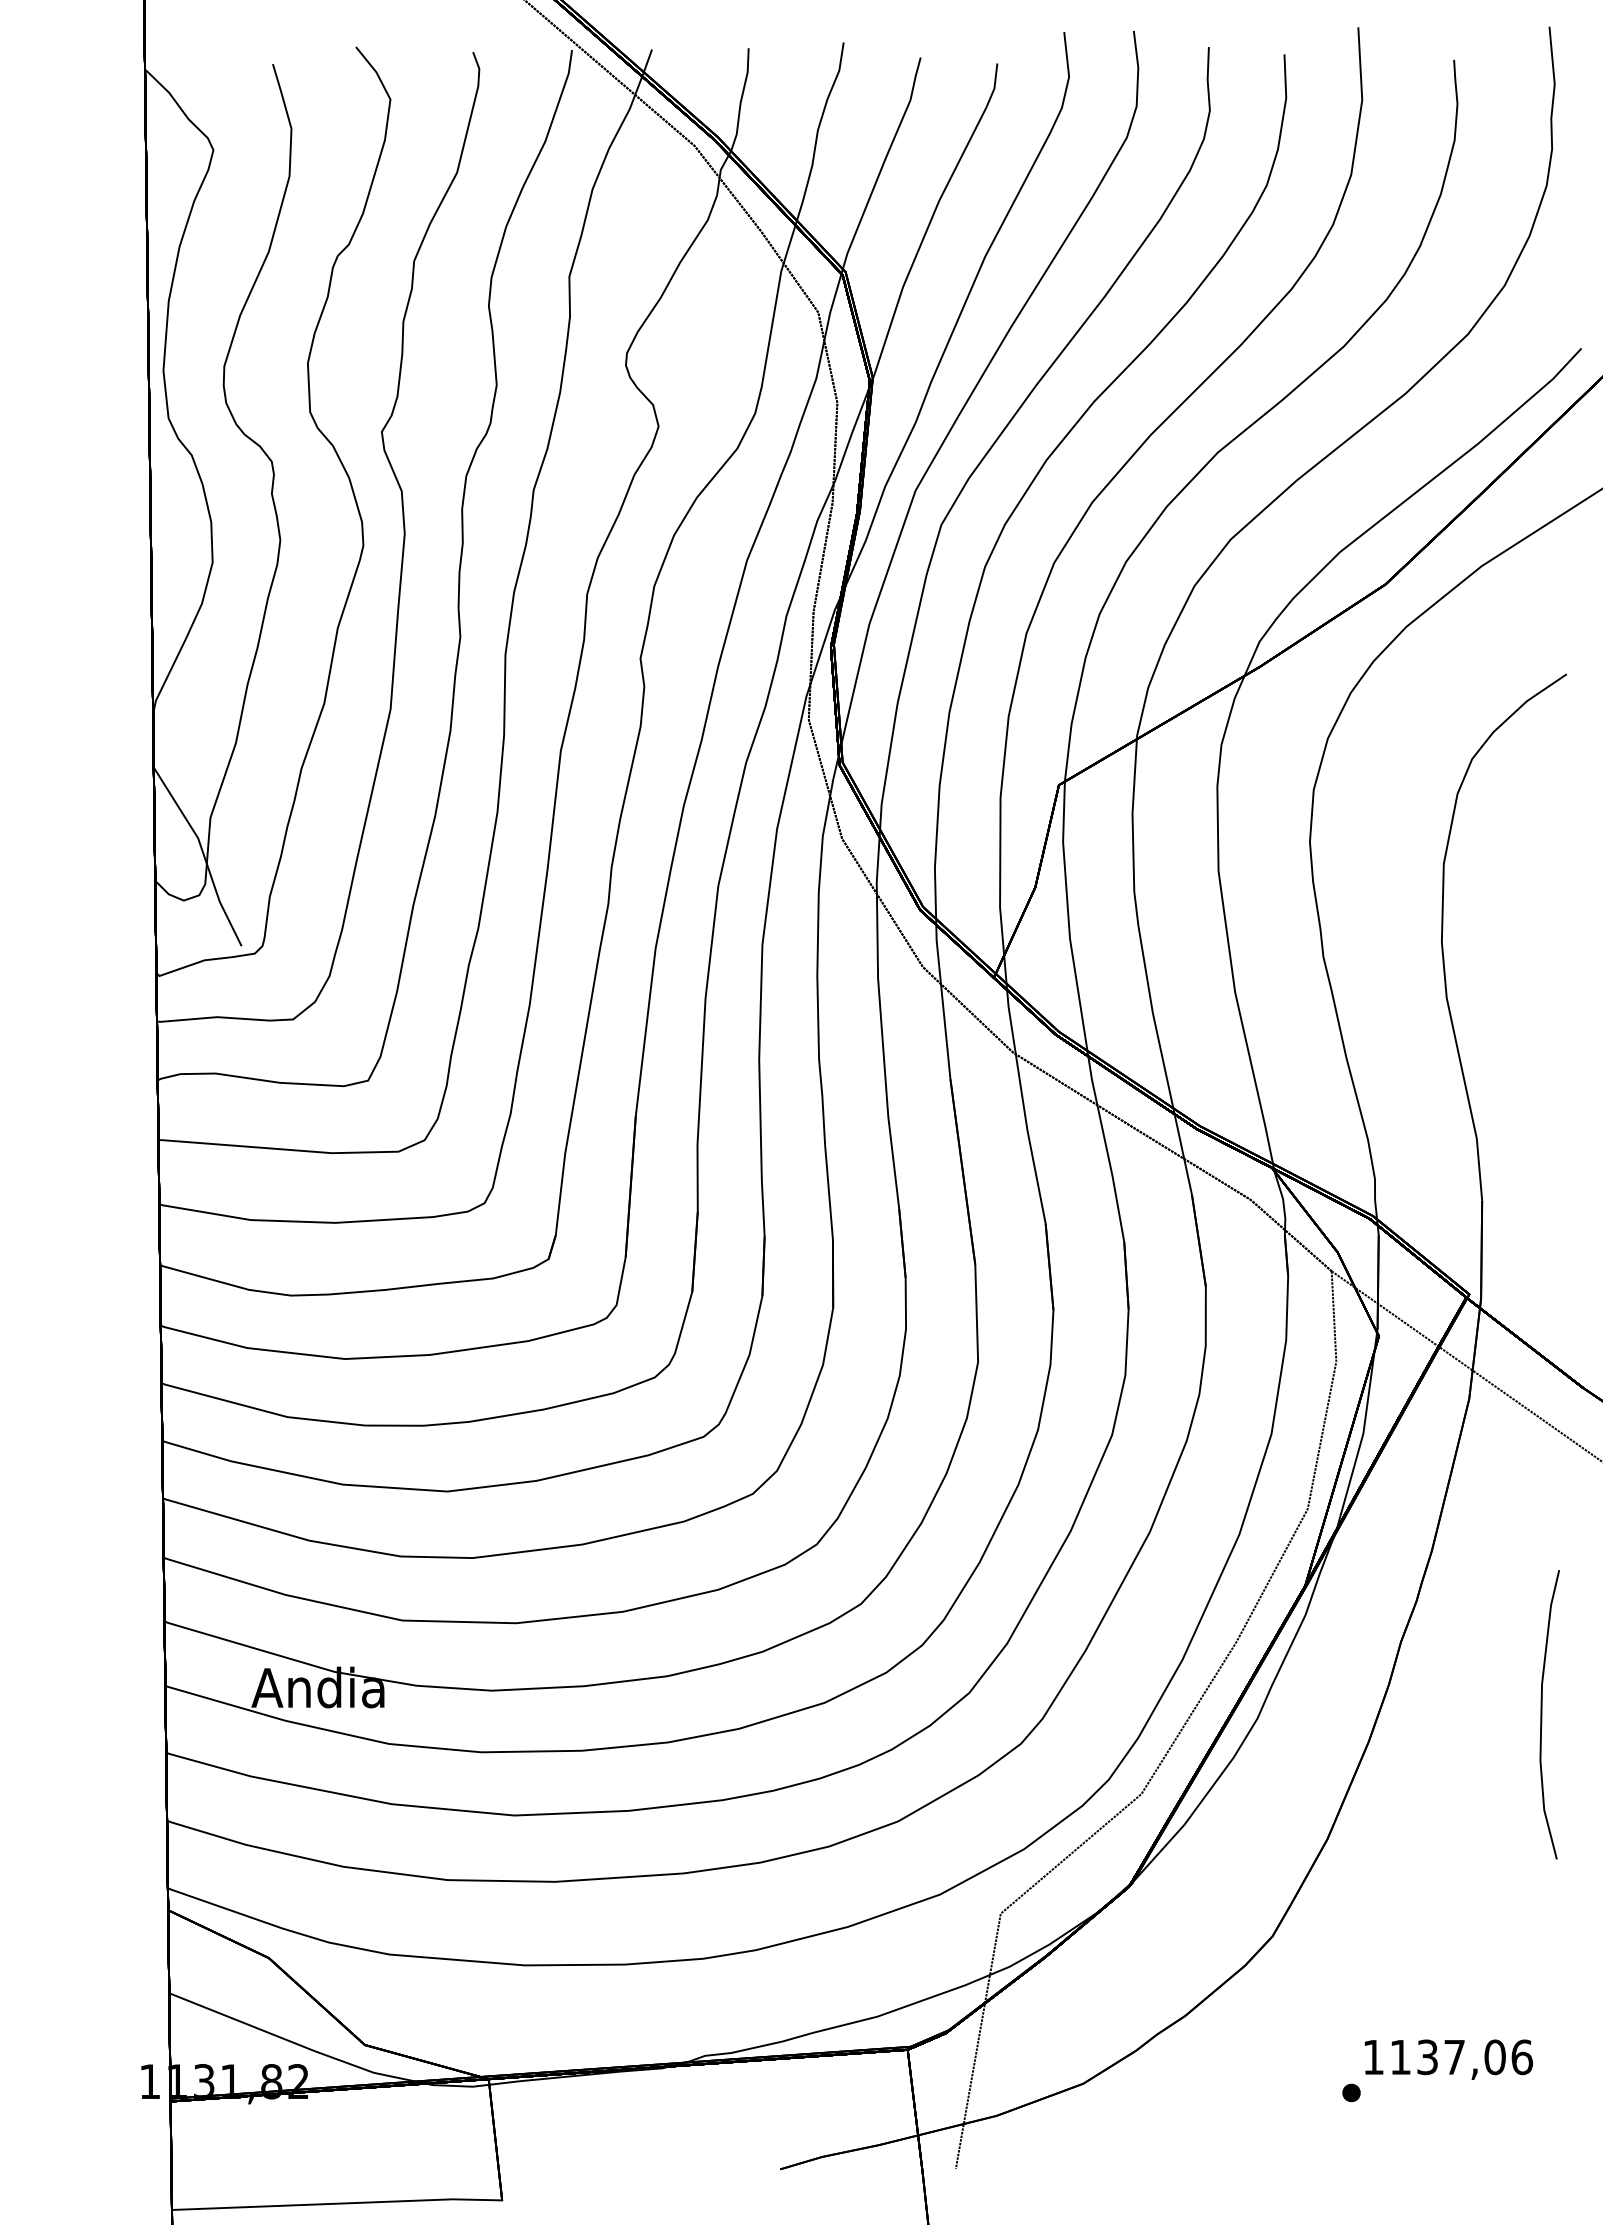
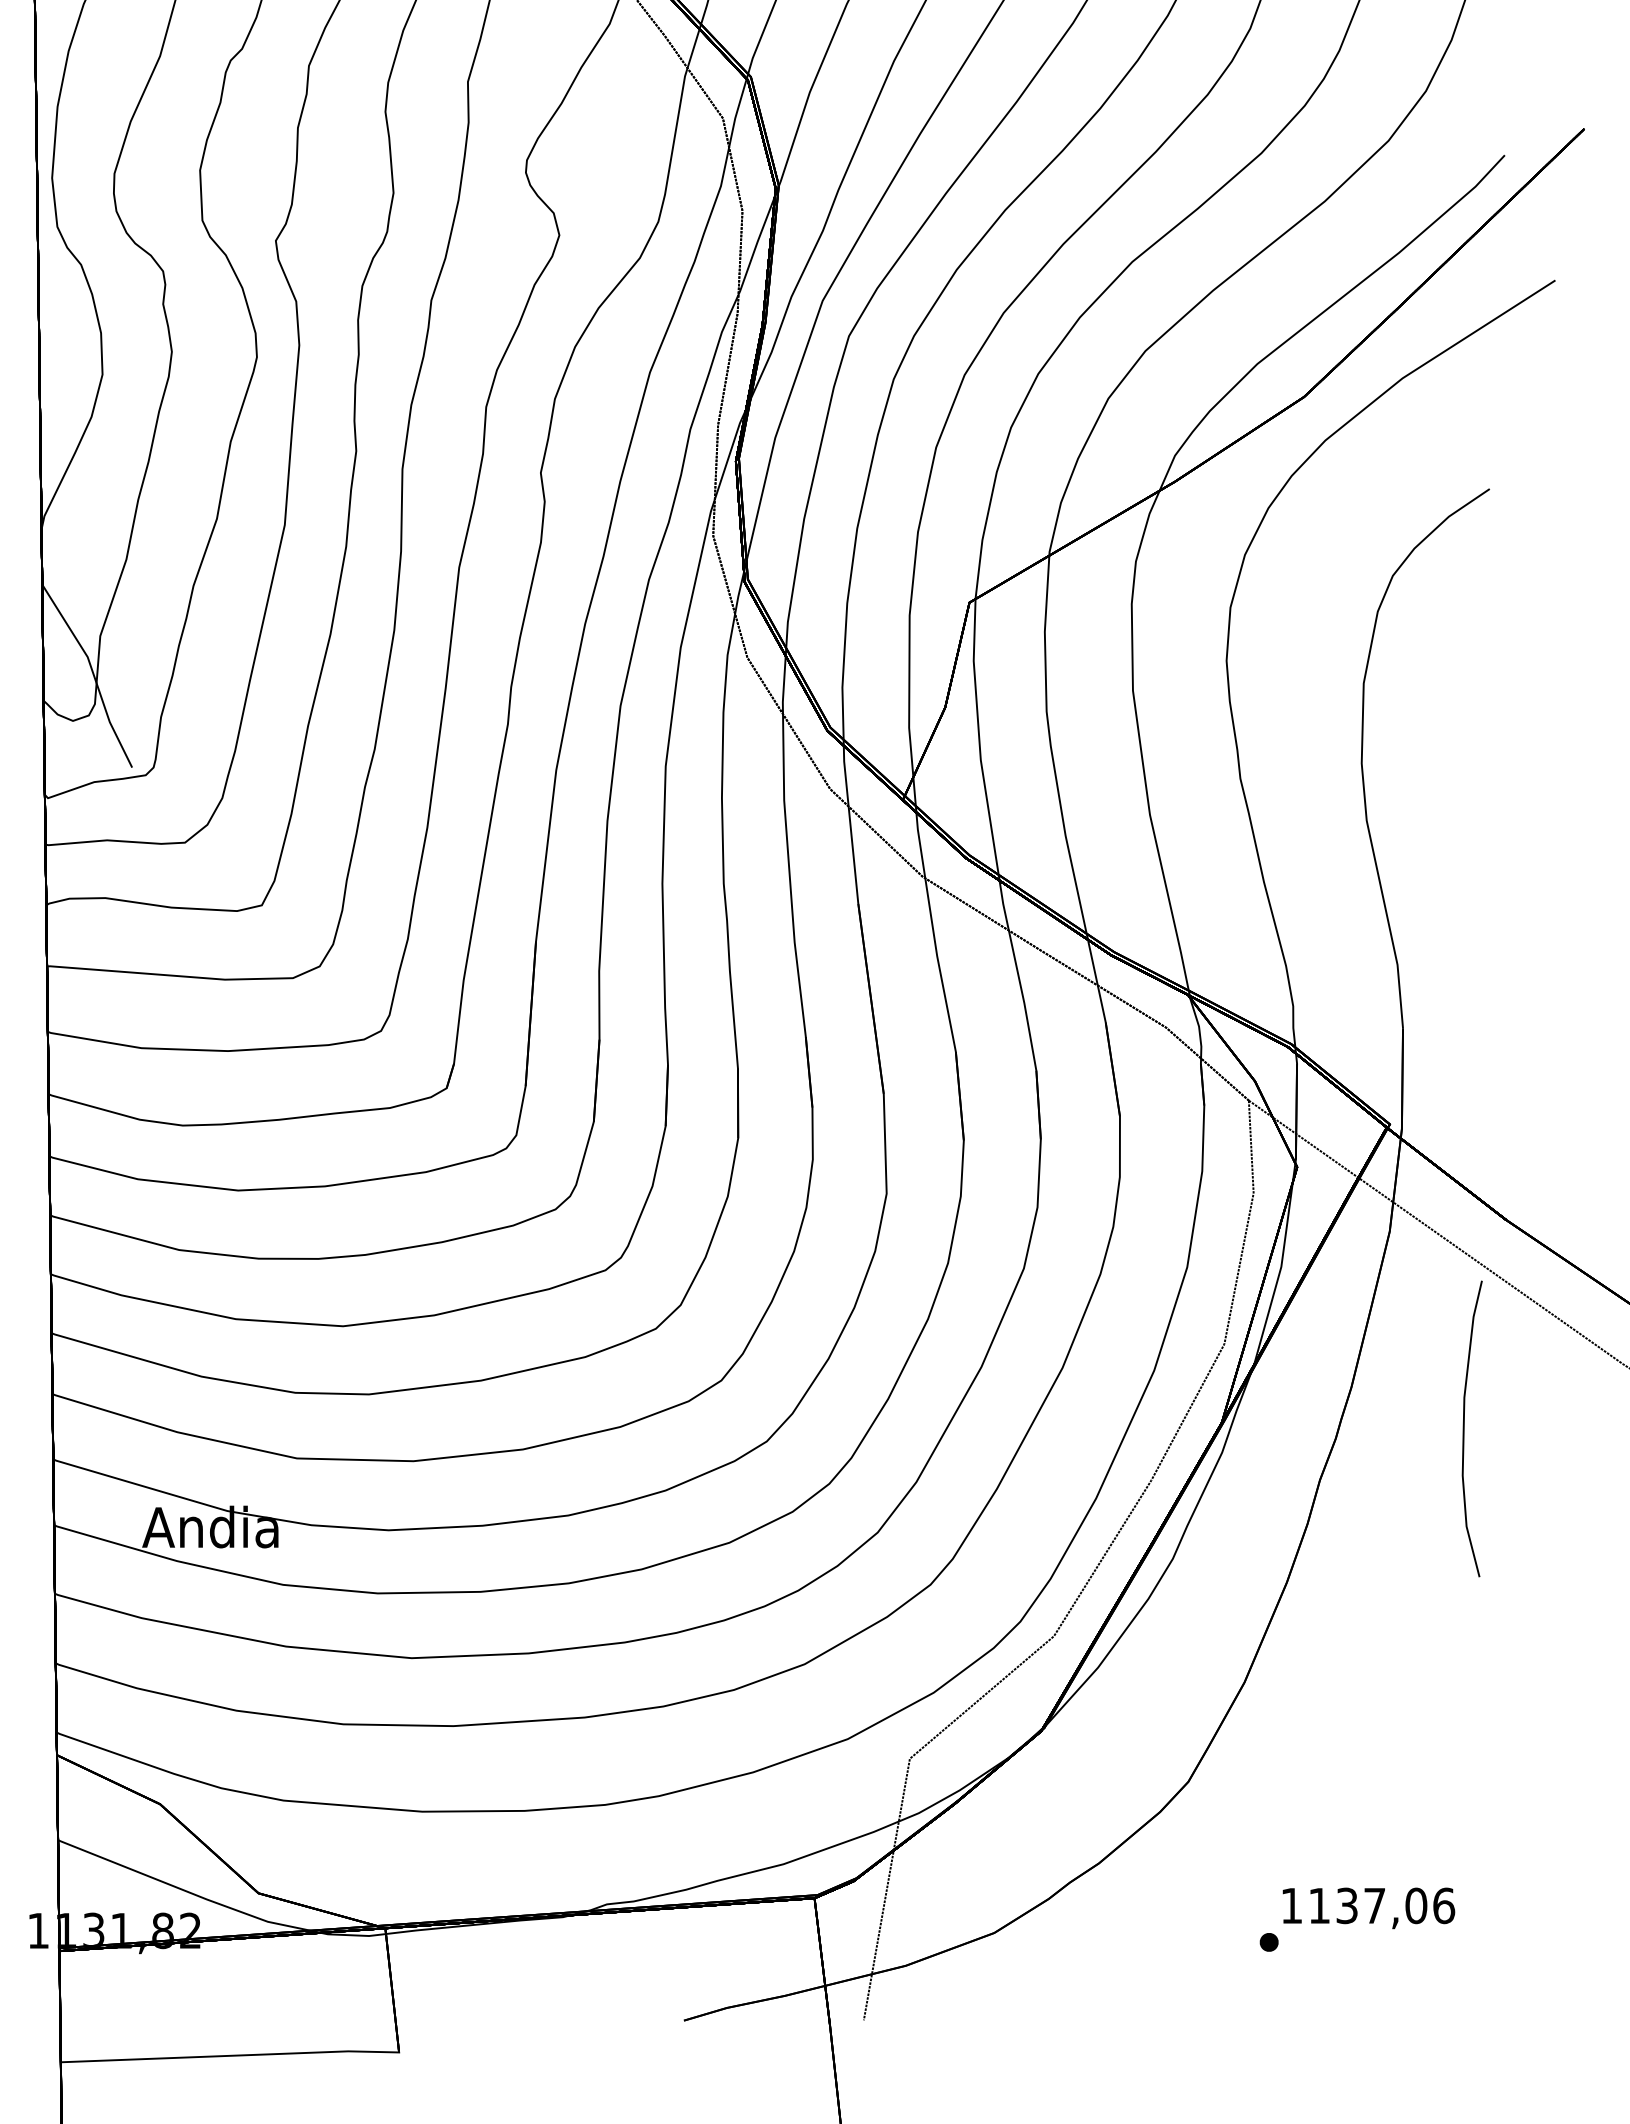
curve: (1542, 1714) -> (1464, 1428), moved

